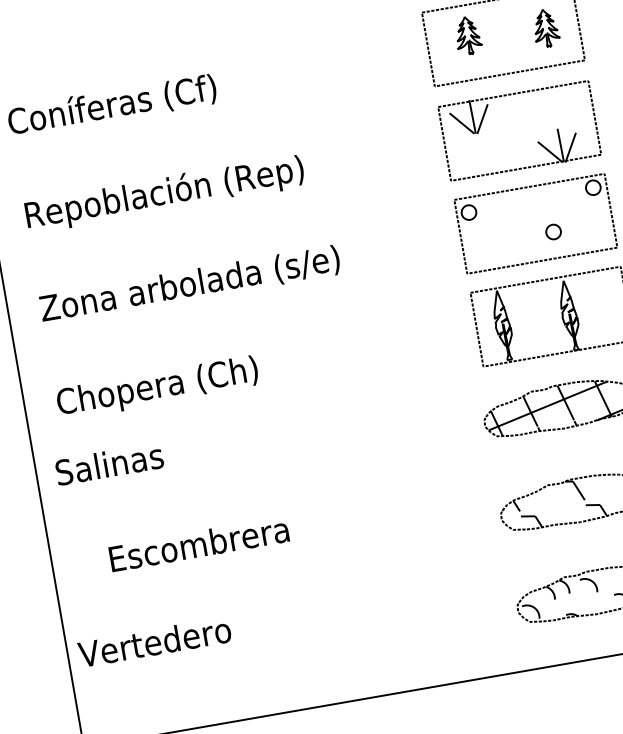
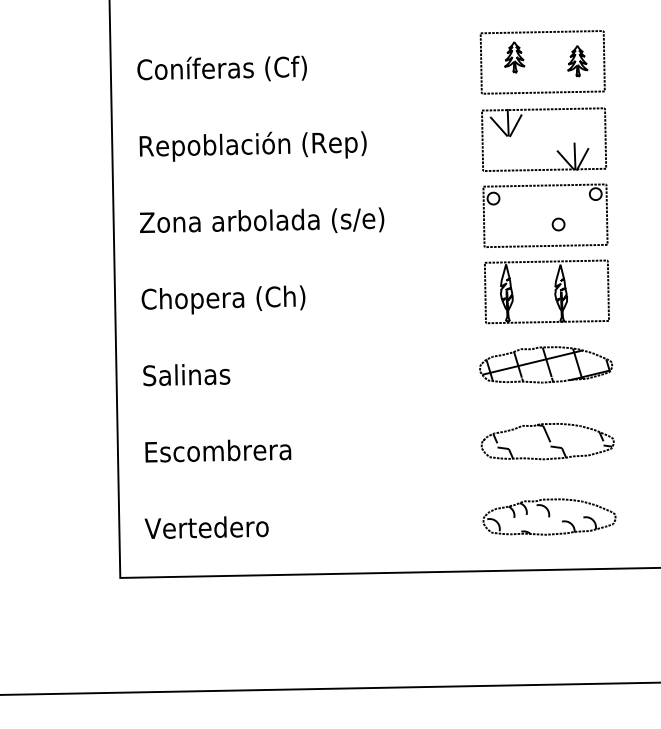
text: (109, 464) -> (186, 375), moved
text: (199, 543) -> (218, 450), moved
text: (154, 642) -> (206, 527), moved

